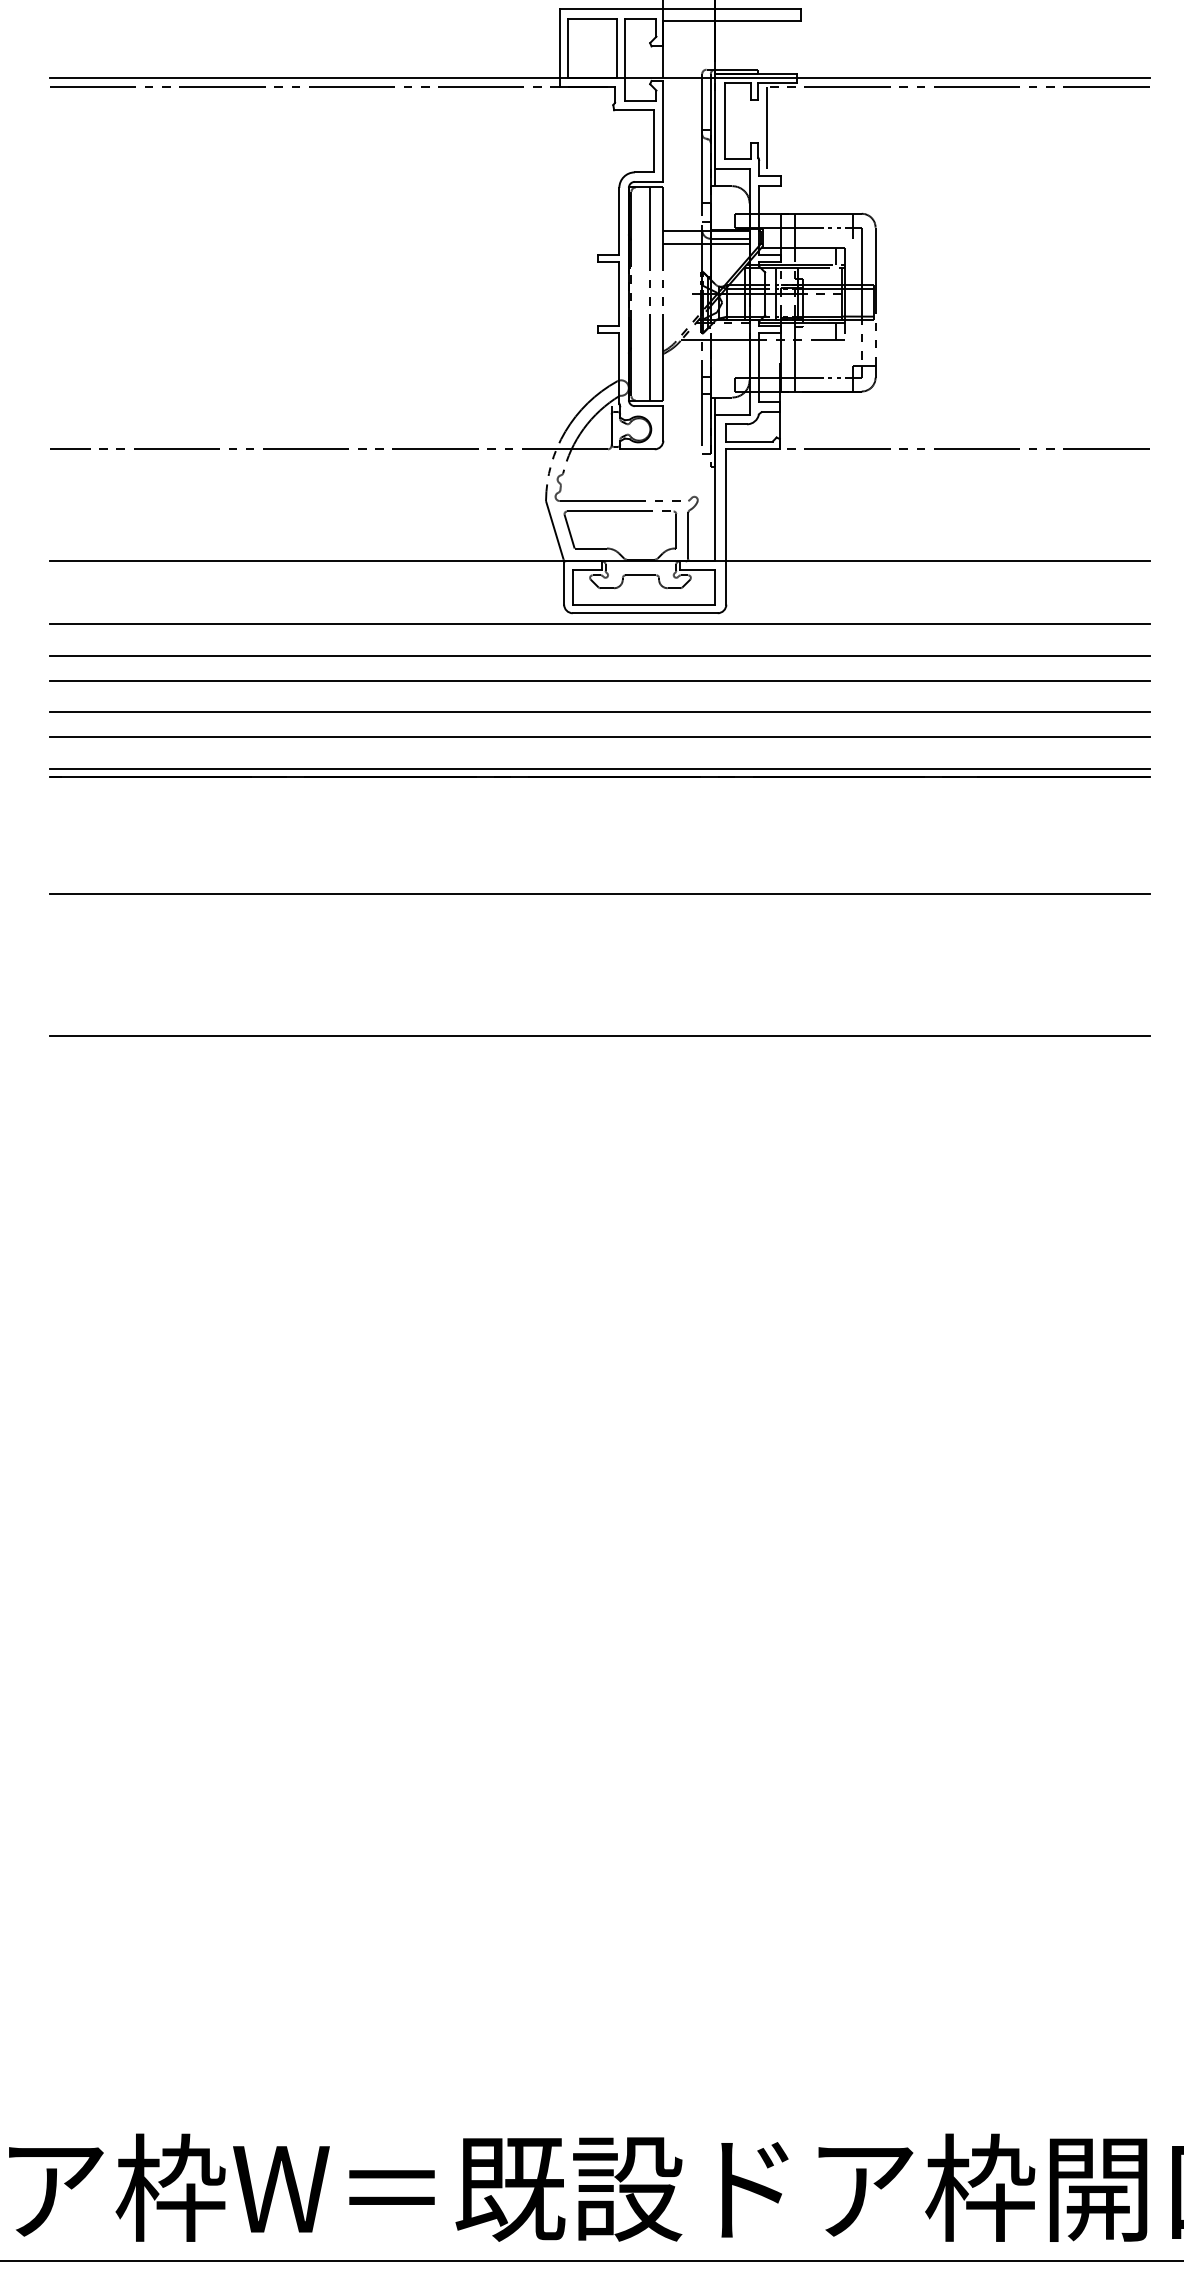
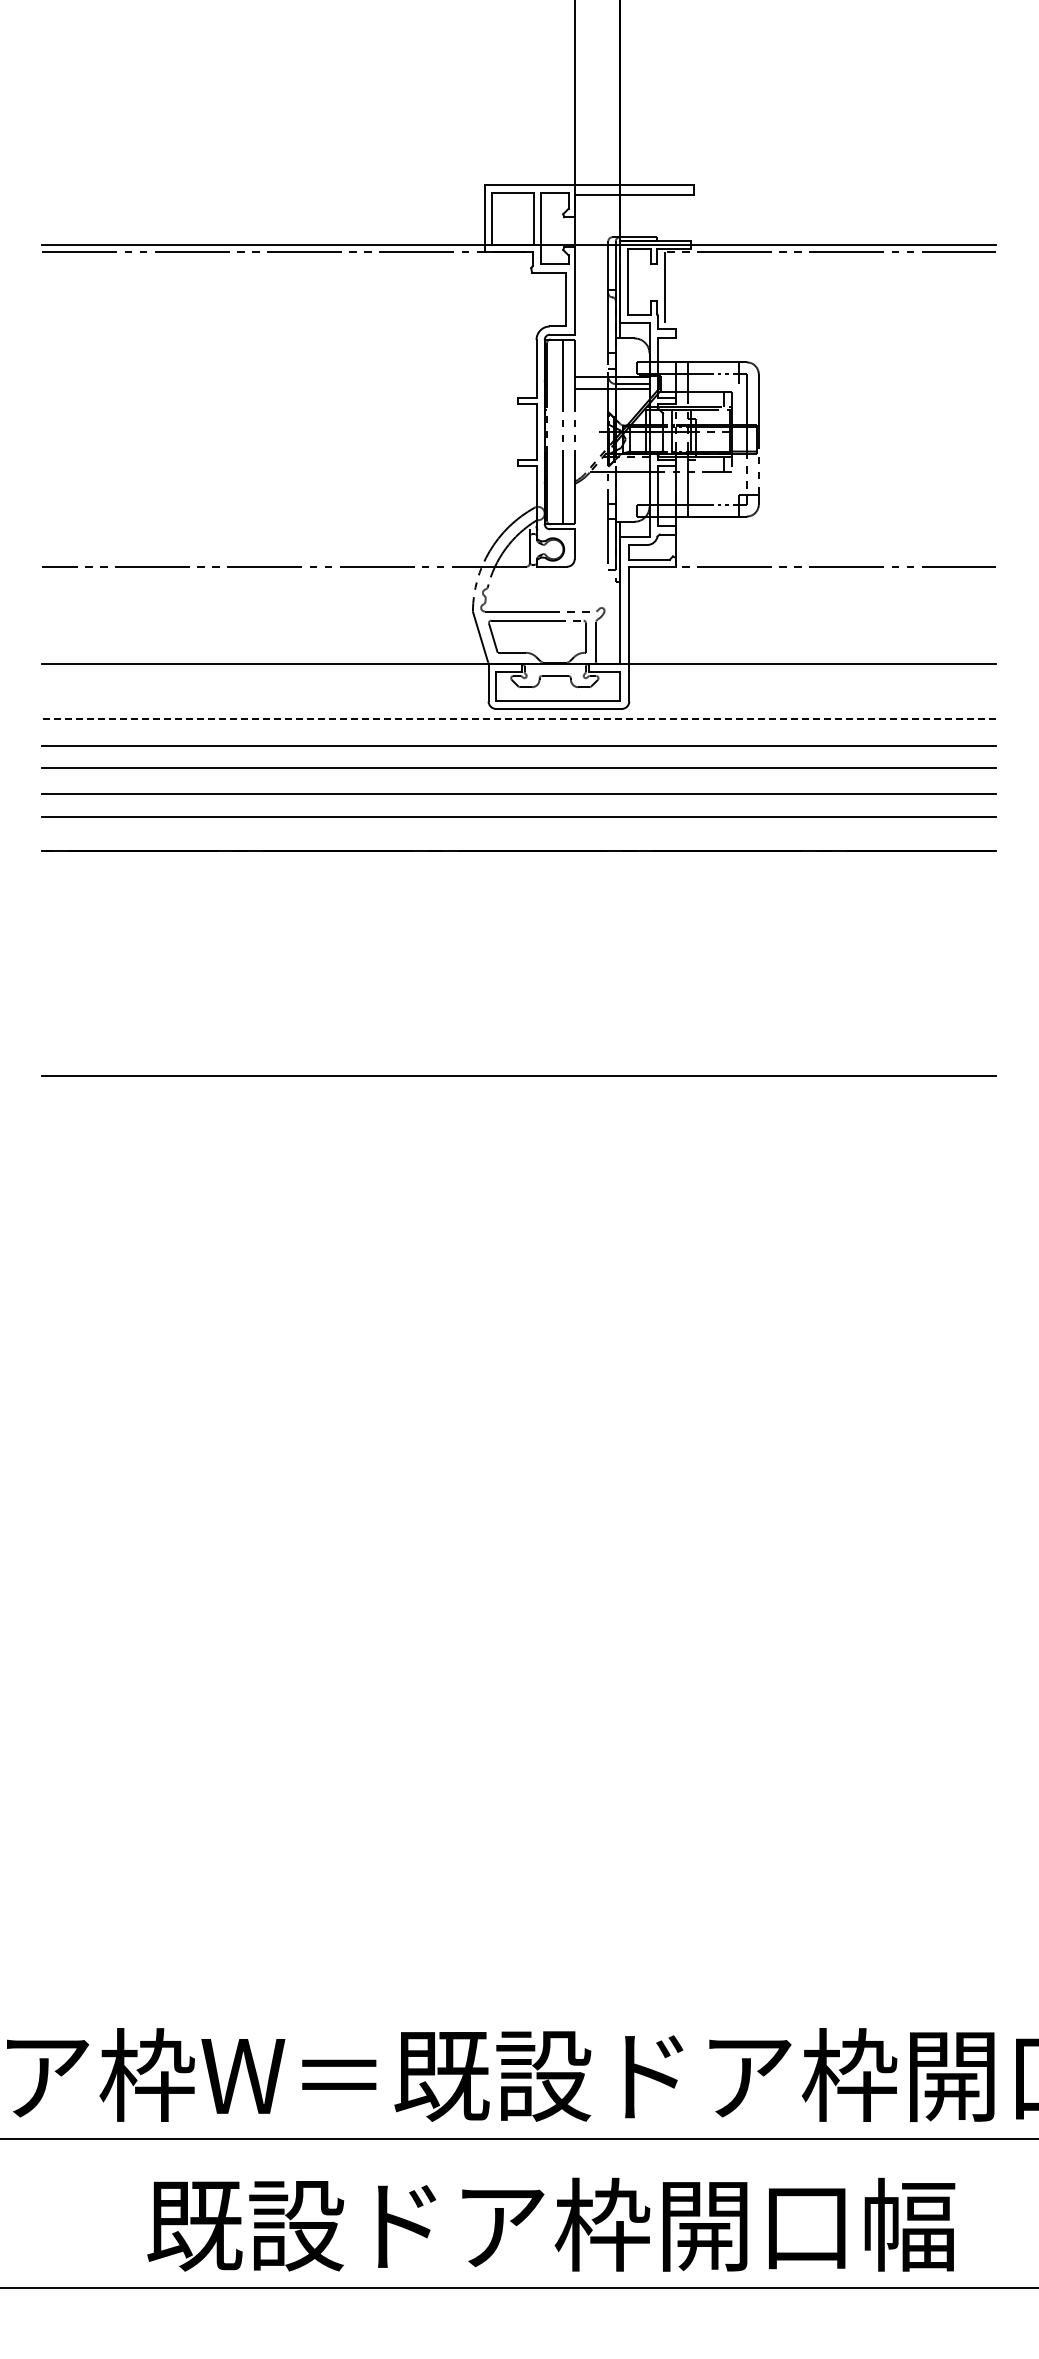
line: (599, 624) -> (519, 718), solid -> dashed
line: (599, 768) -> (519, 843), removed
line: (599, 893) -> (519, 952), removed

